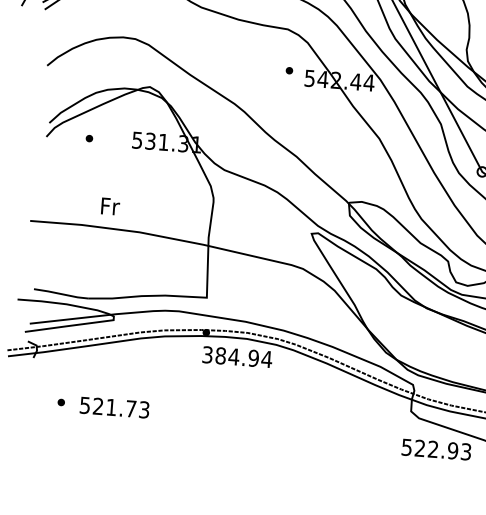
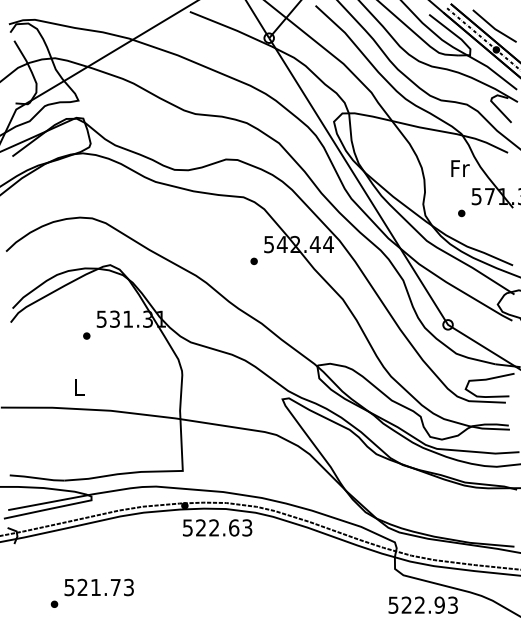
part: (288, 69) -> (253, 260), moved
part: (89, 138) -> (86, 335), moved
text: (110, 205) -> (79, 386), Fr -> L
text: (237, 356) -> (217, 527), 384.94 -> 522.63
part: (61, 401) -> (54, 603), moved

